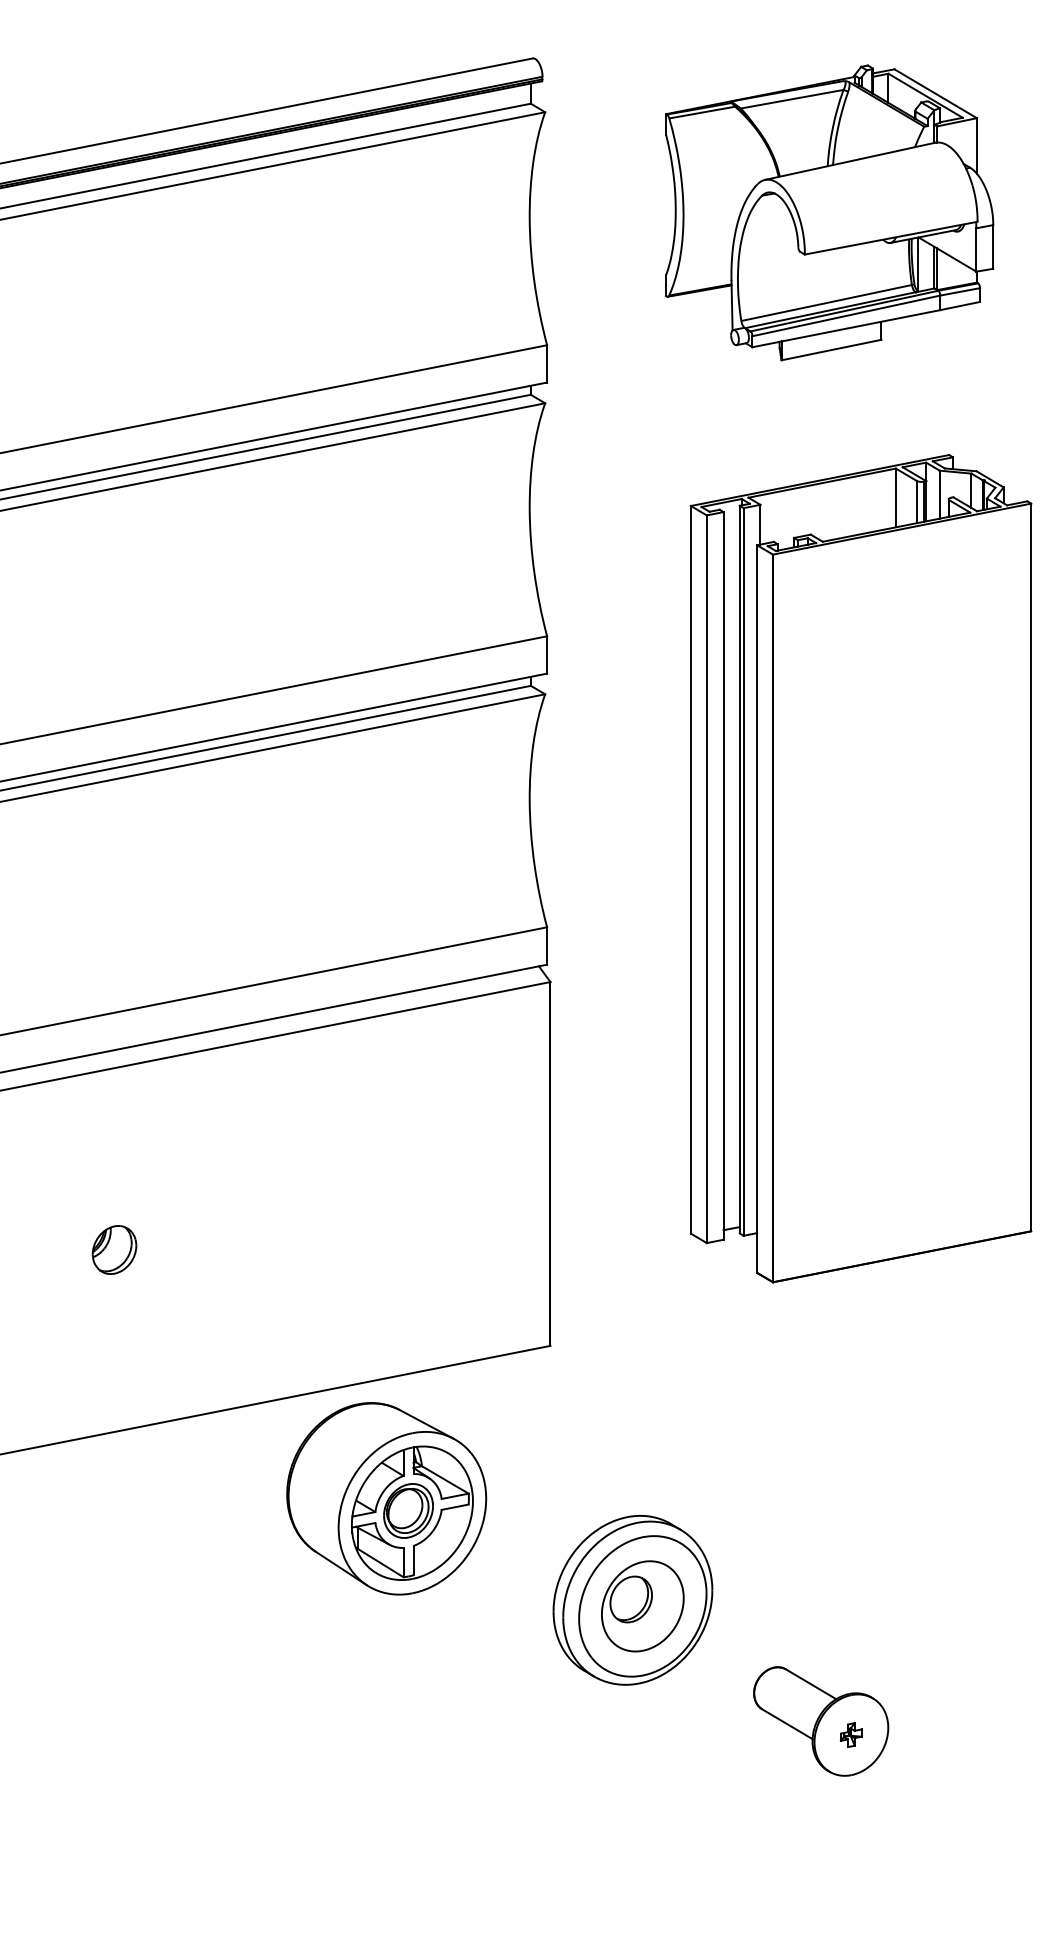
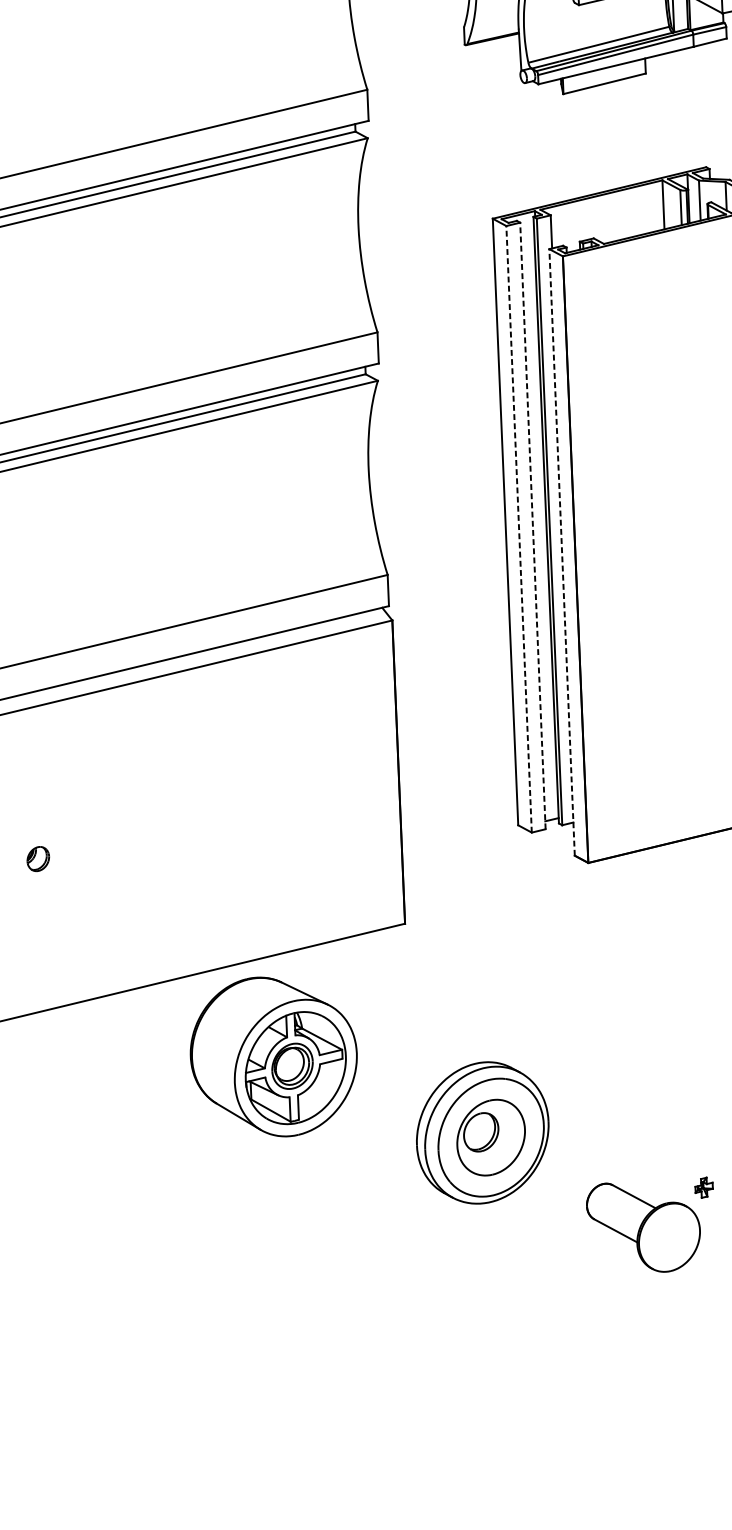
line: (723, 875) -> (532, 525), solid -> dashed
line: (706, 879) -> (518, 529), solid -> dashed
line: (757, 909) -> (562, 552), solid -> dashed
part: (114, 1249) -> (38, 858), size x0.6
part: (851, 1734) -> (704, 1187), moved

